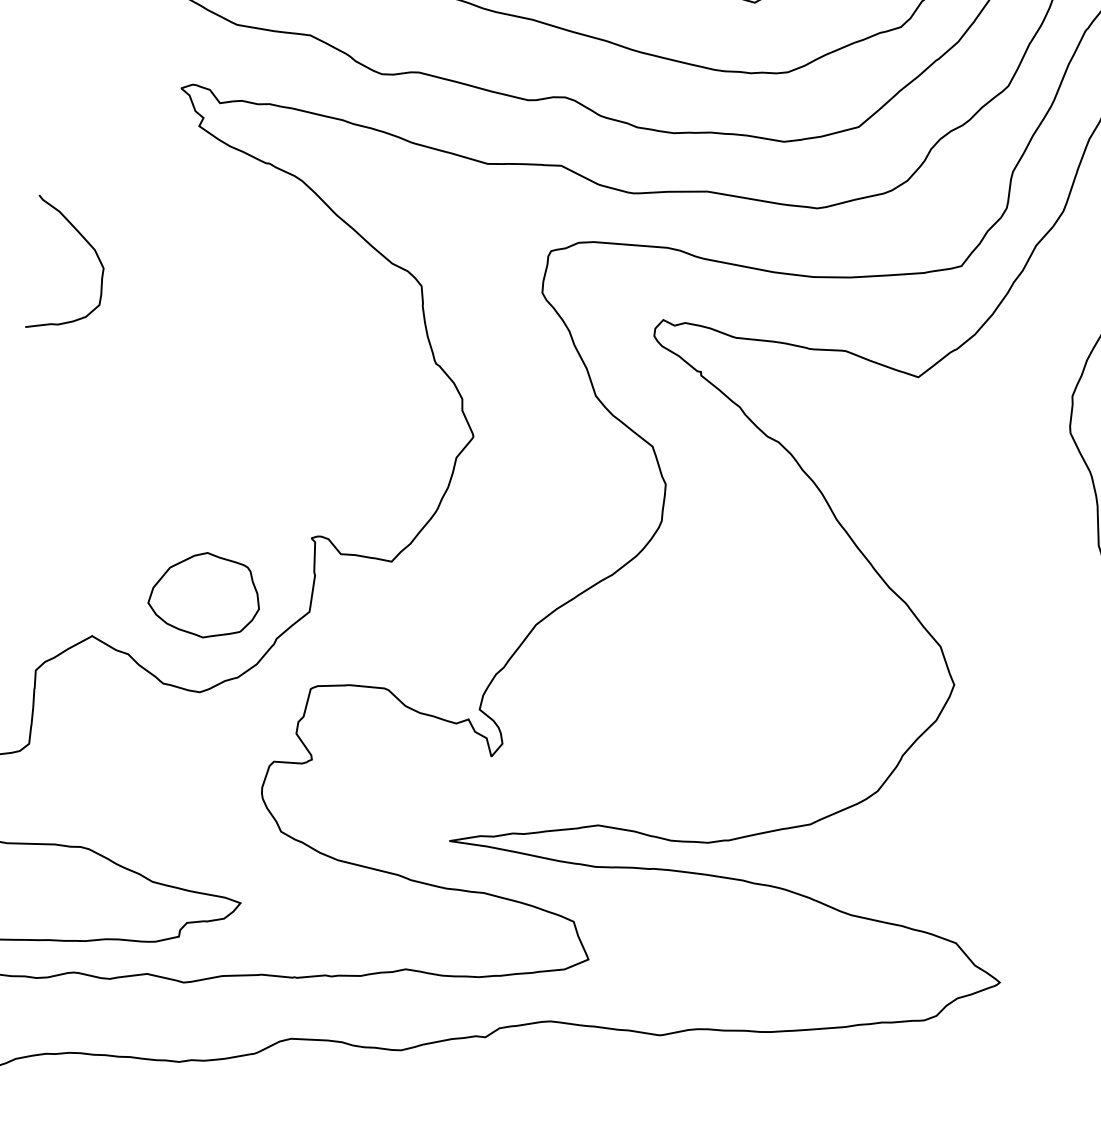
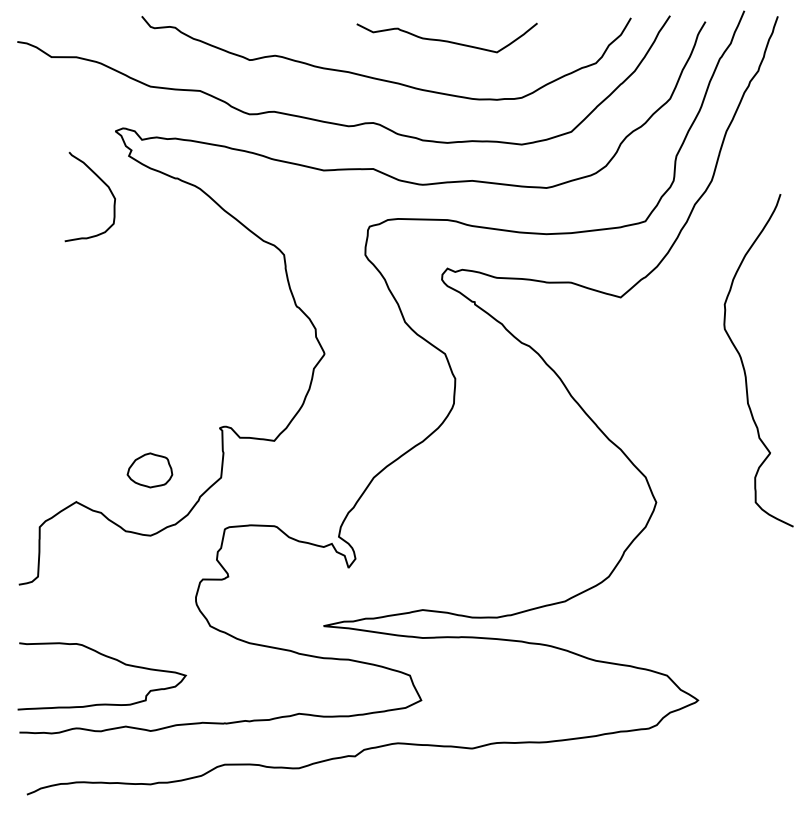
curve: (86, 242) -> (102, 182), moved
part: (203, 595) -> (149, 470), size x0.6

